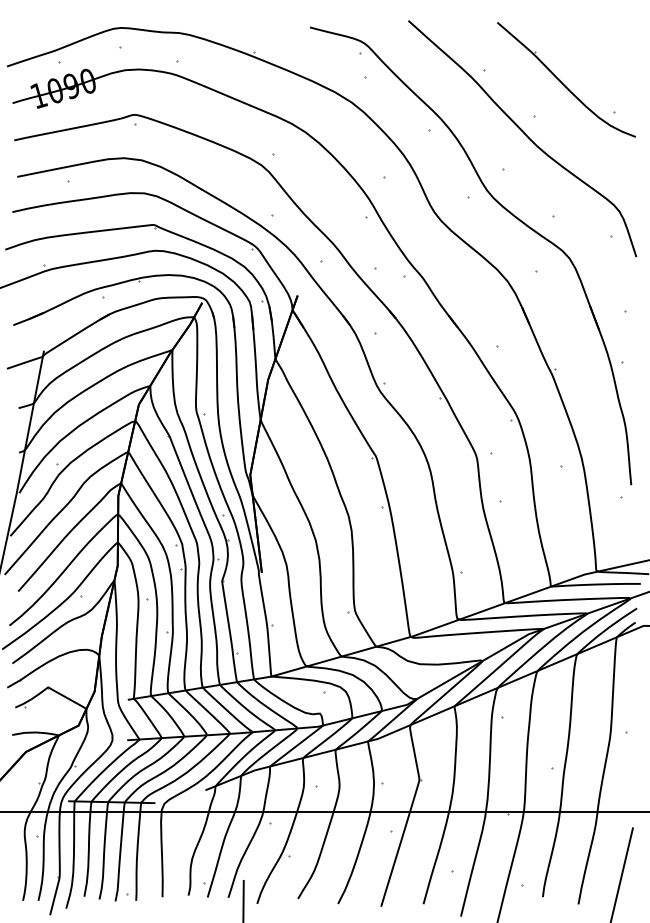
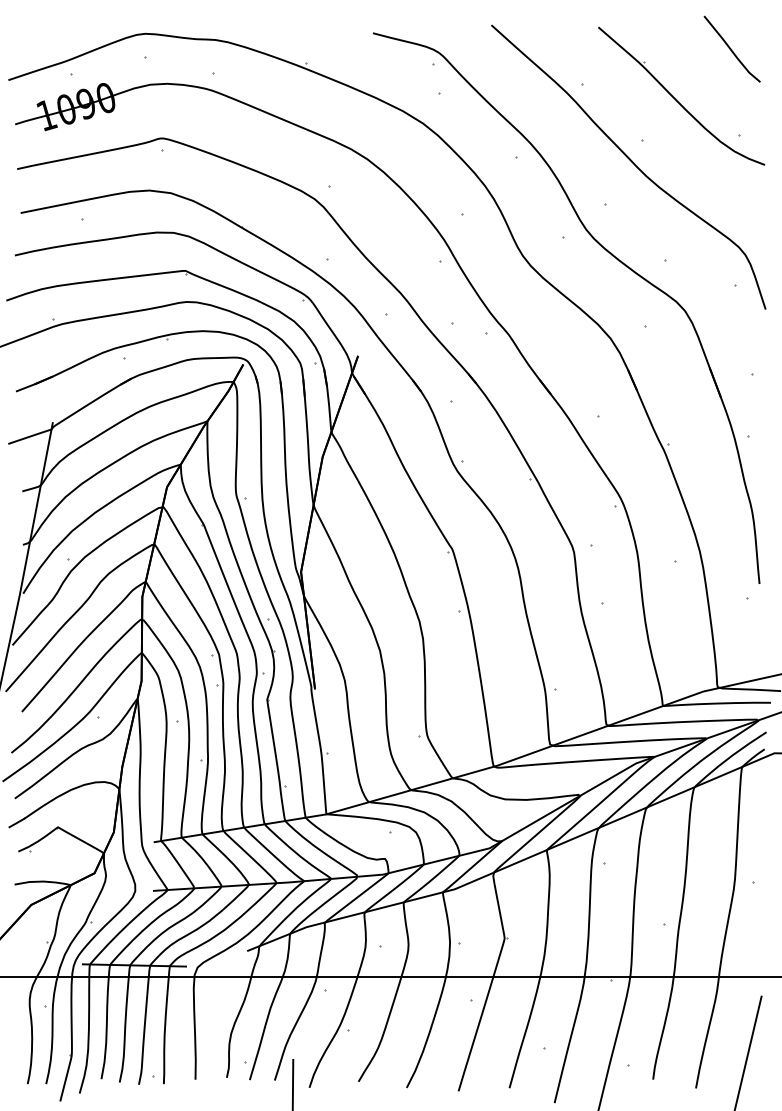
line: (607, 40) -> (731, 48), added

